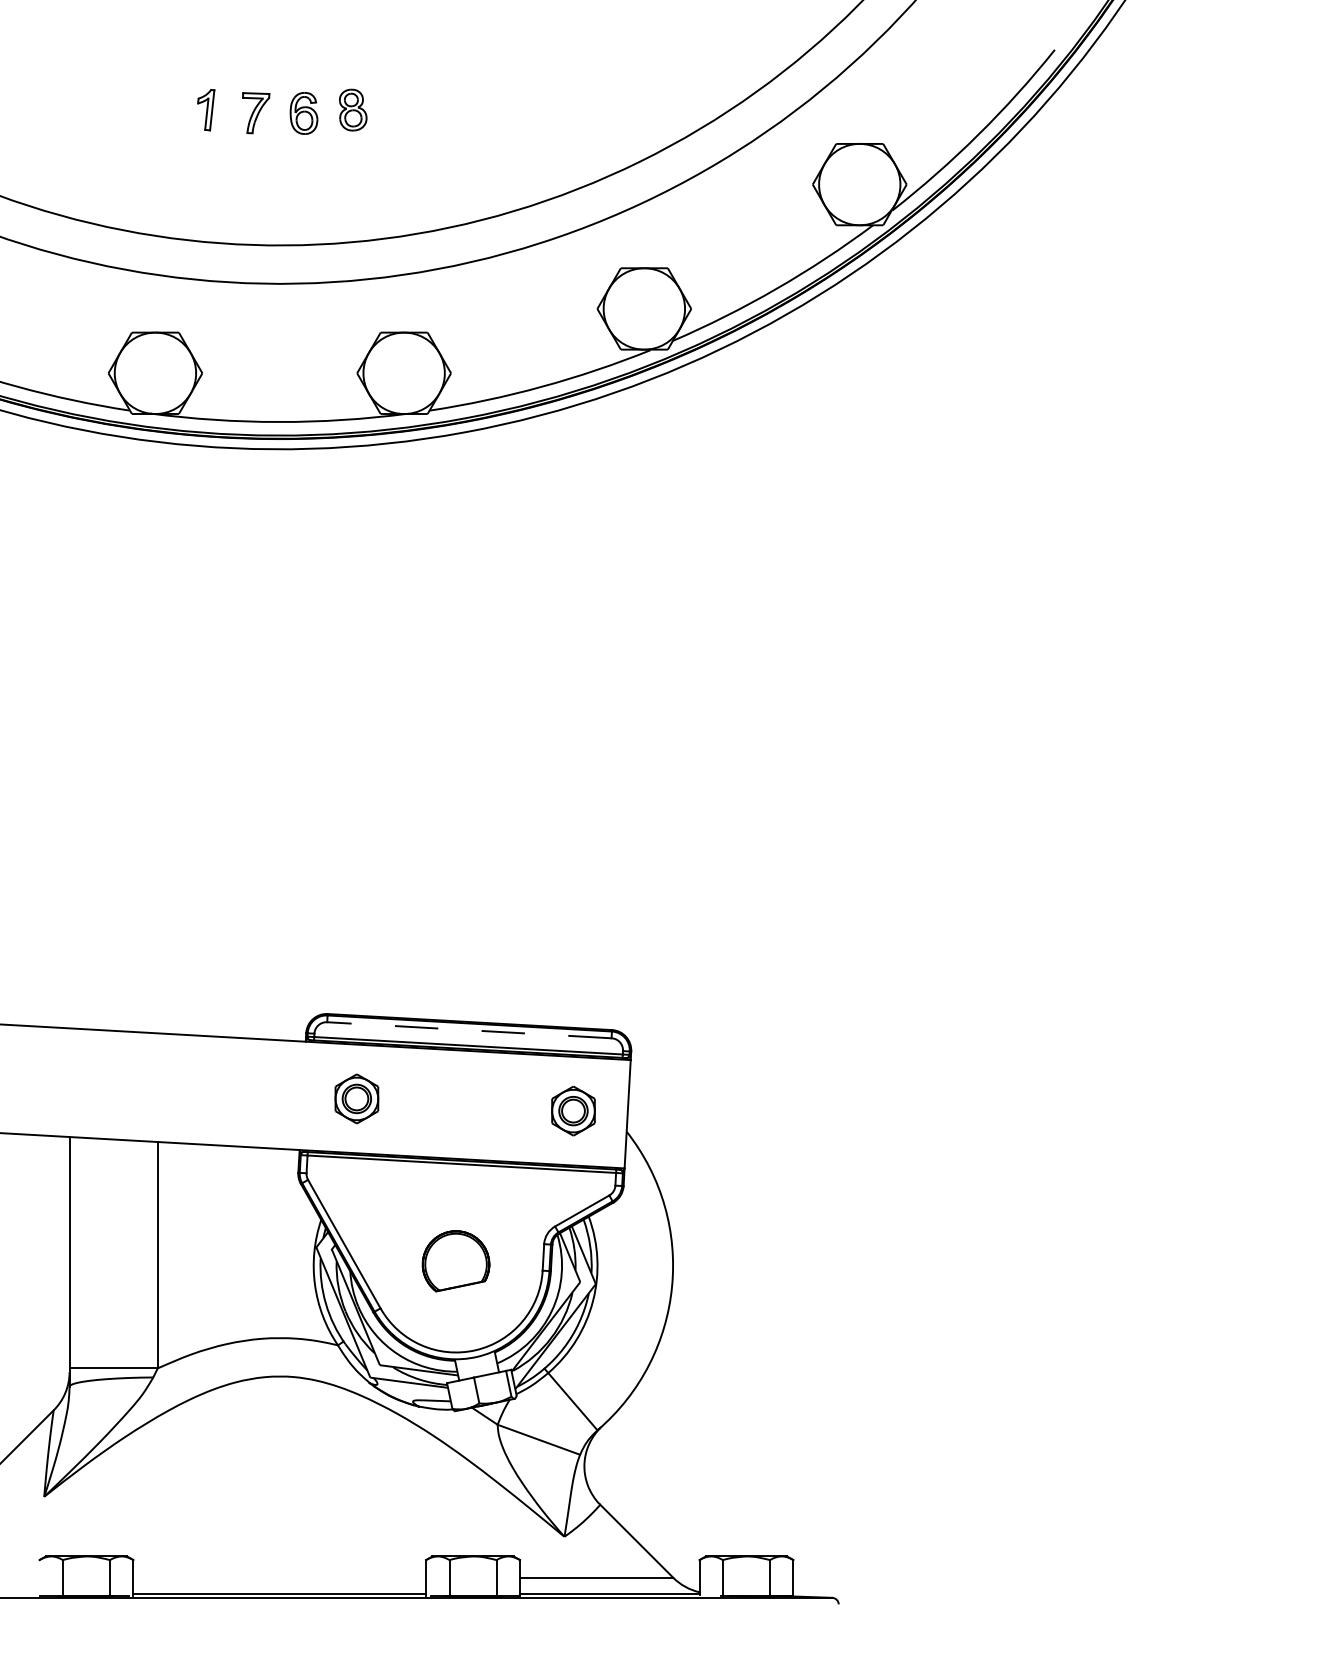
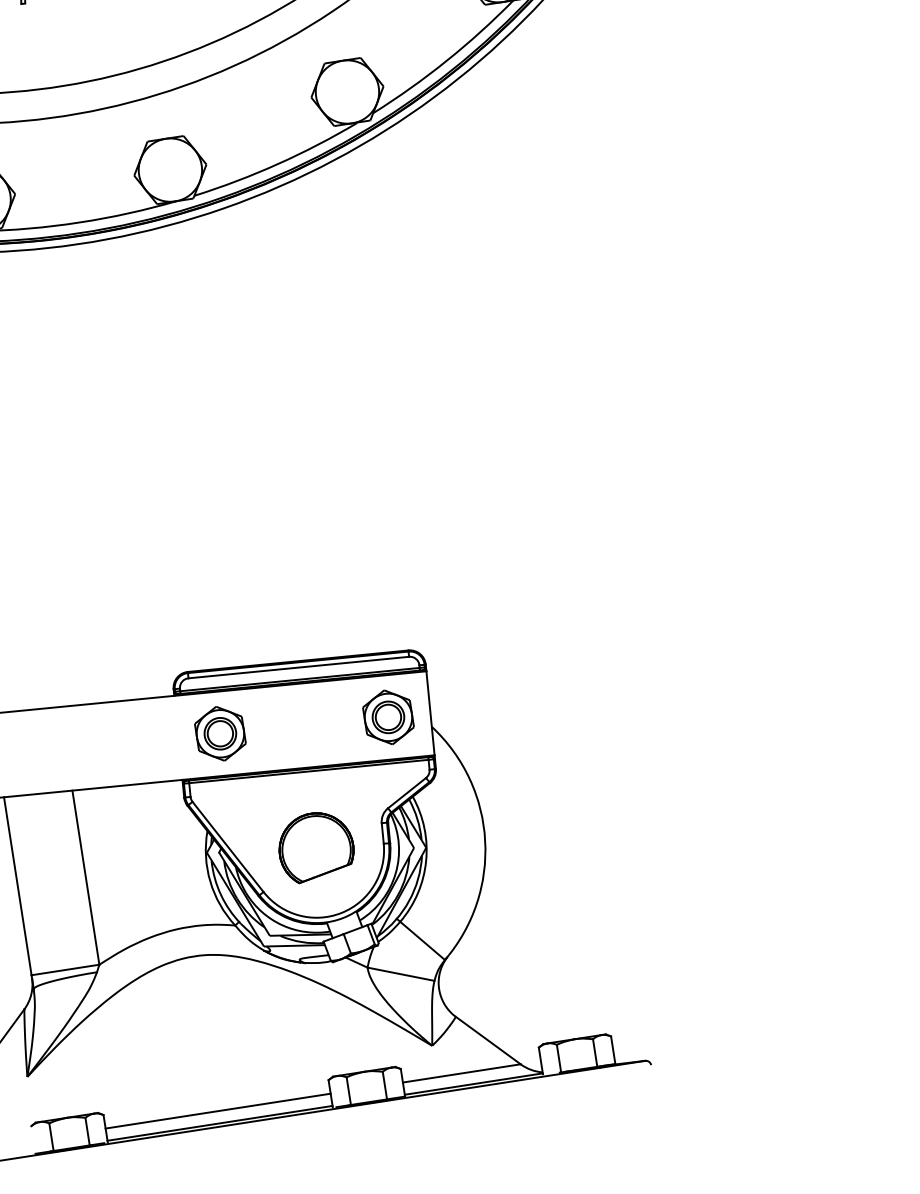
line: (468, 1030) -> (298, 667), dashed -> solid
part: (356, 1098) -> (220, 733), size x1.43
part: (573, 1110) -> (388, 716), size x1.43
part: (455, 1261) -> (315, 847), size x1.43
line: (279, 1577) -> (217, 1111), added

